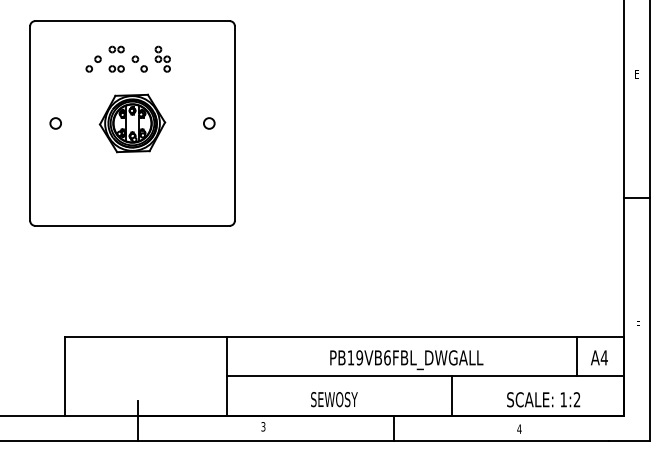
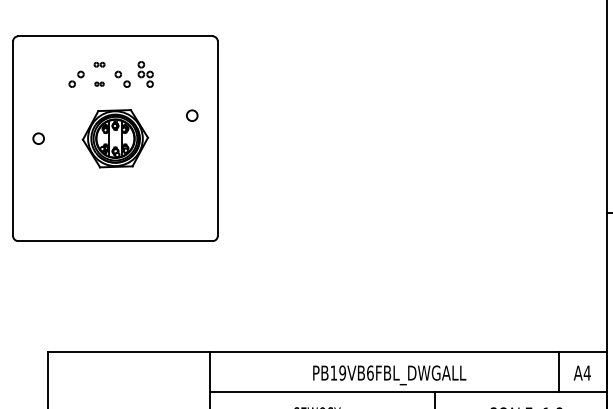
part: (116, 49) -> (99, 64), size x0.7
part: (116, 68) -> (99, 83), size x0.6
circle: (209, 123) -> (192, 115), moved

